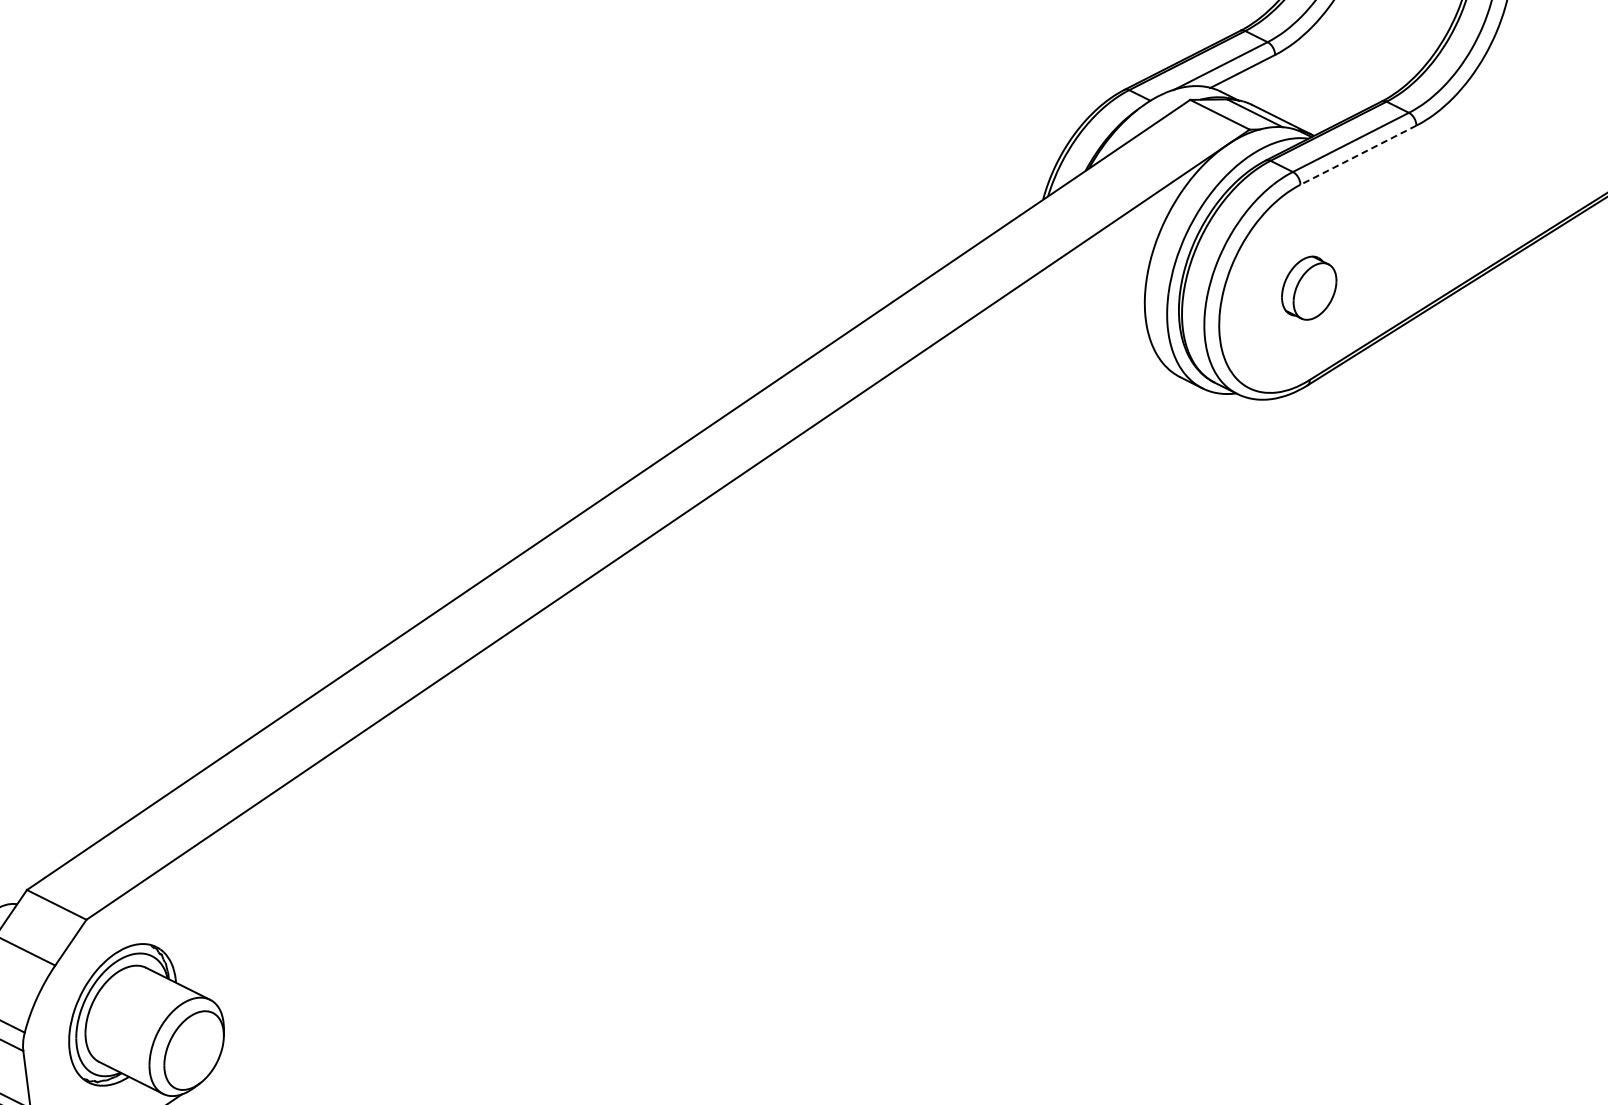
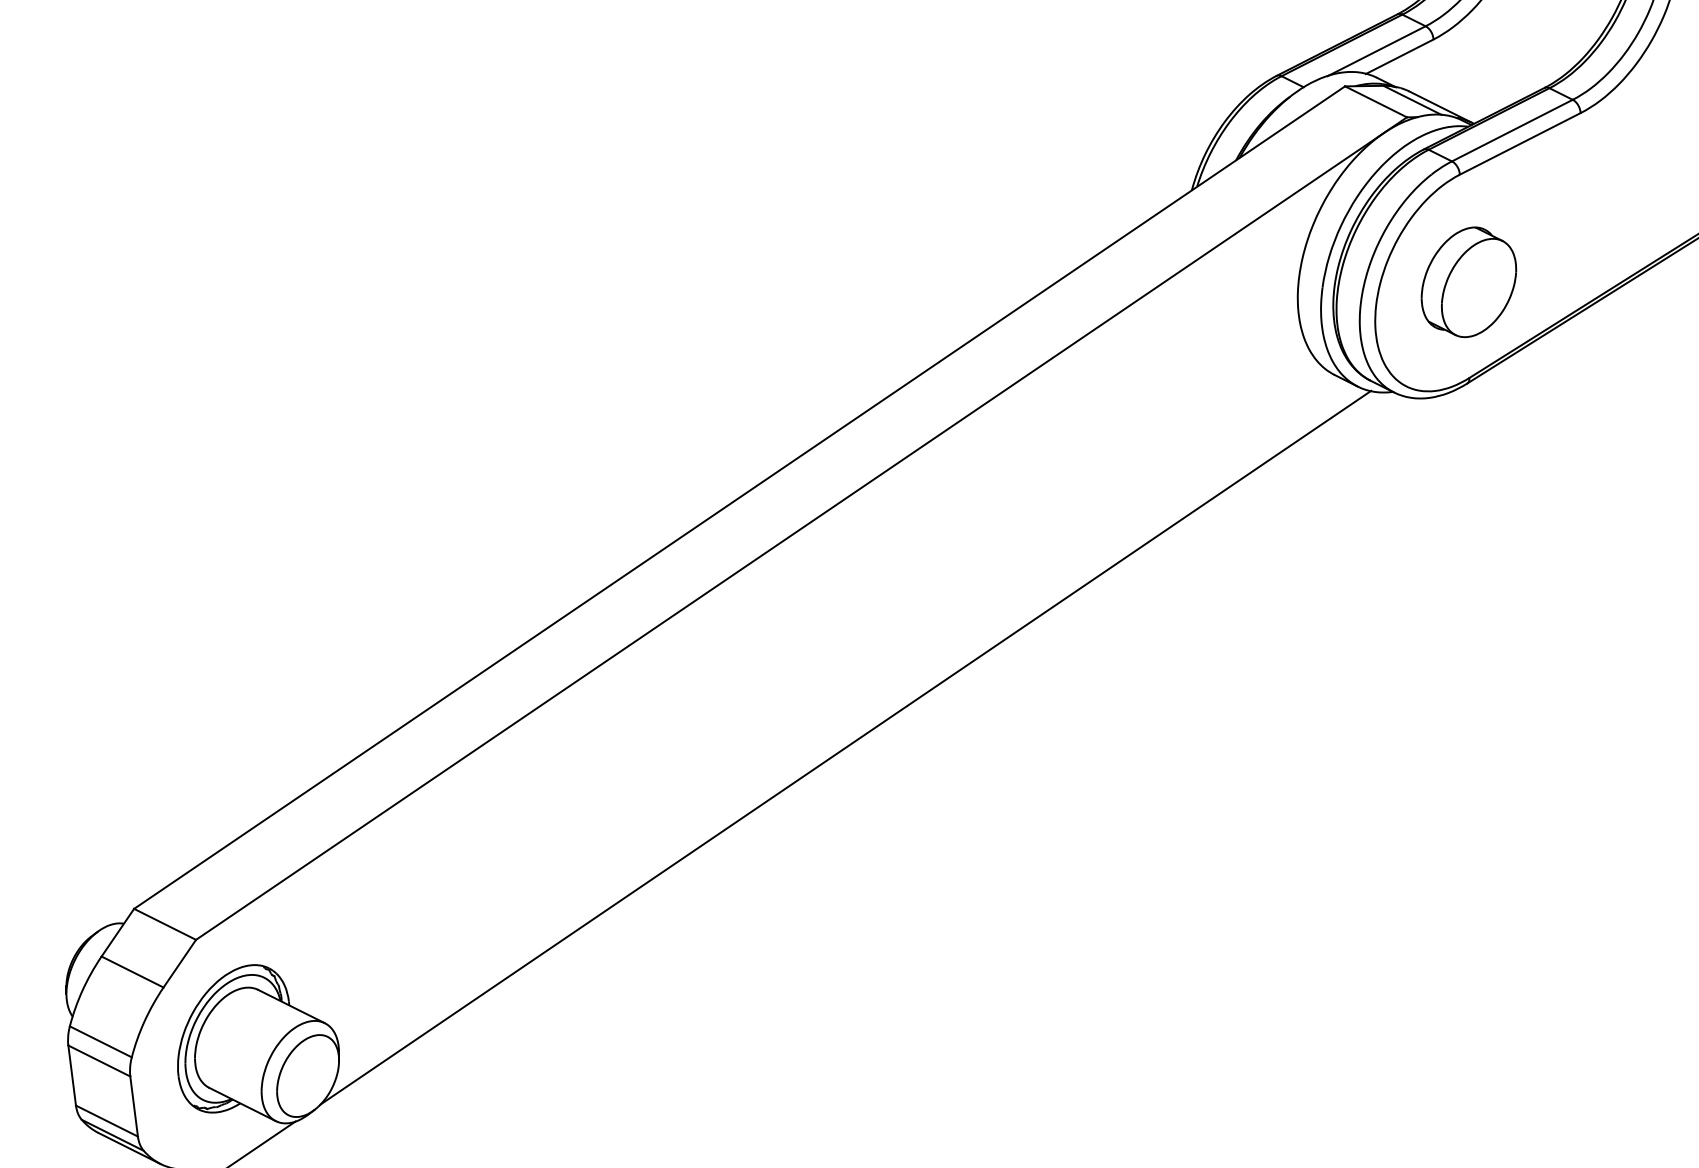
line: (1358, 154) -> (1520, 143), dashed -> solid
part: (1308, 288) -> (1468, 282), size x1.67
line: (710, 735) -> (845, 747), added

